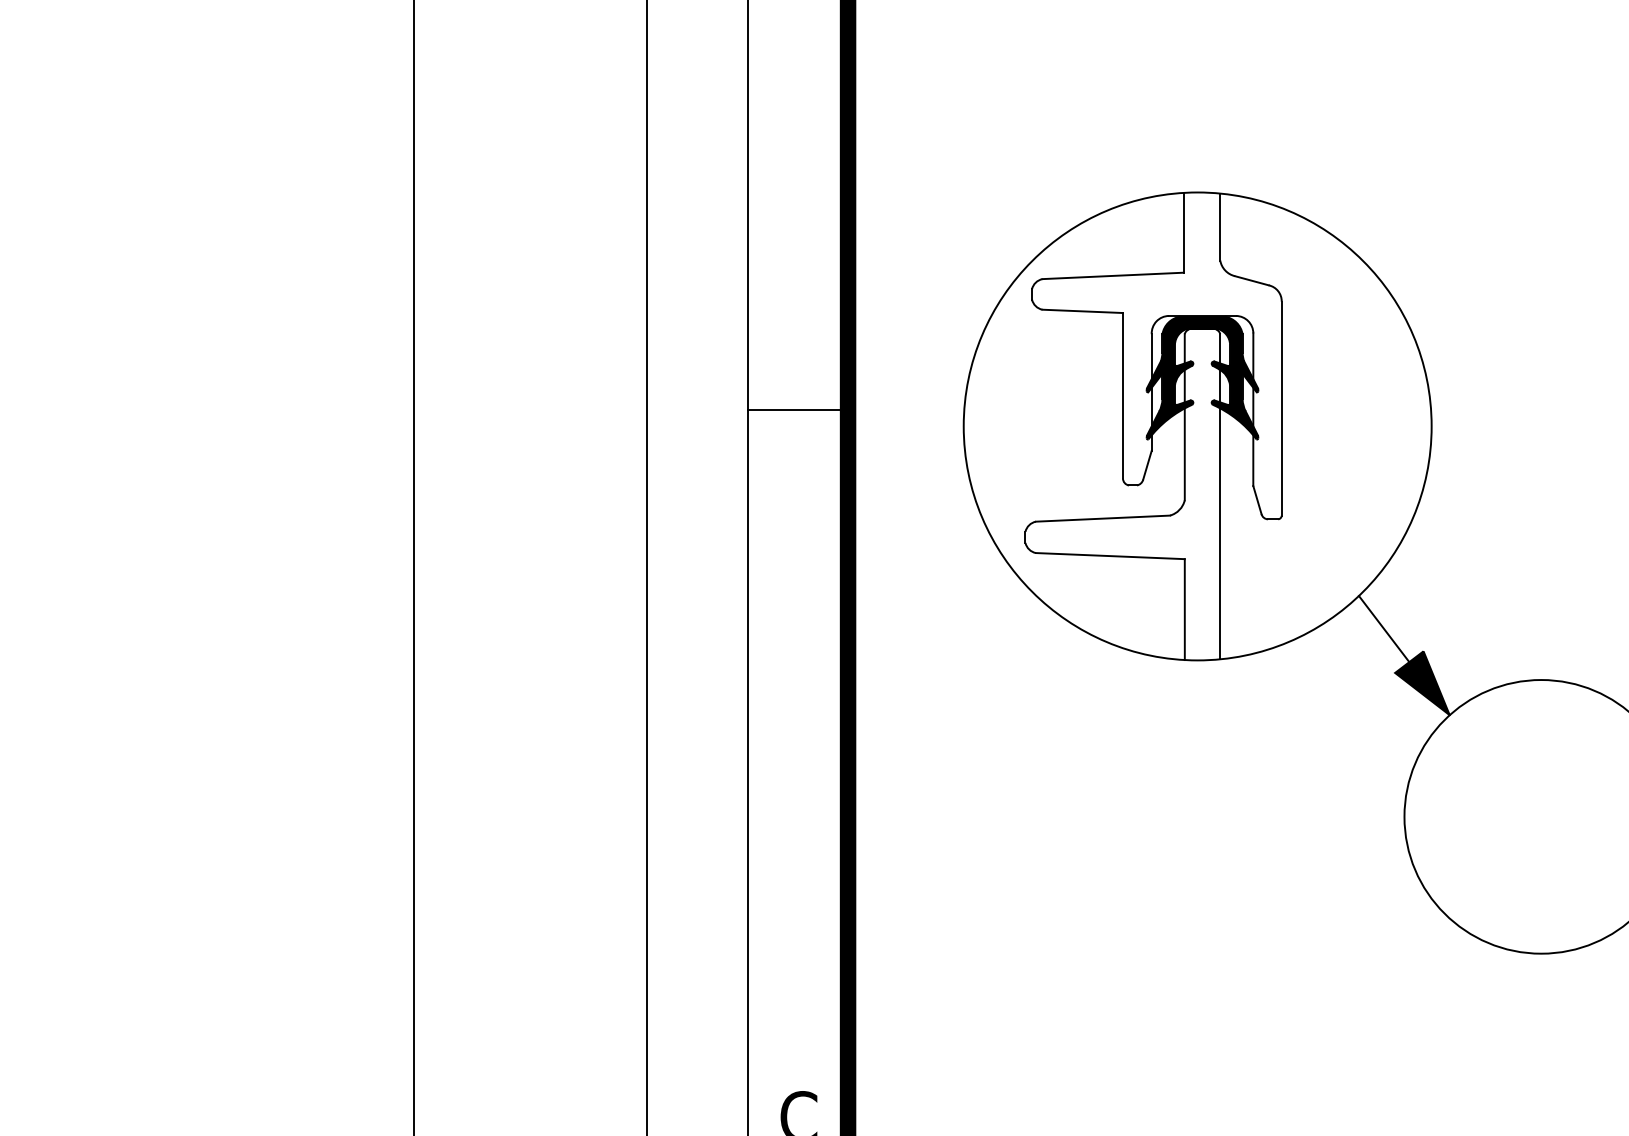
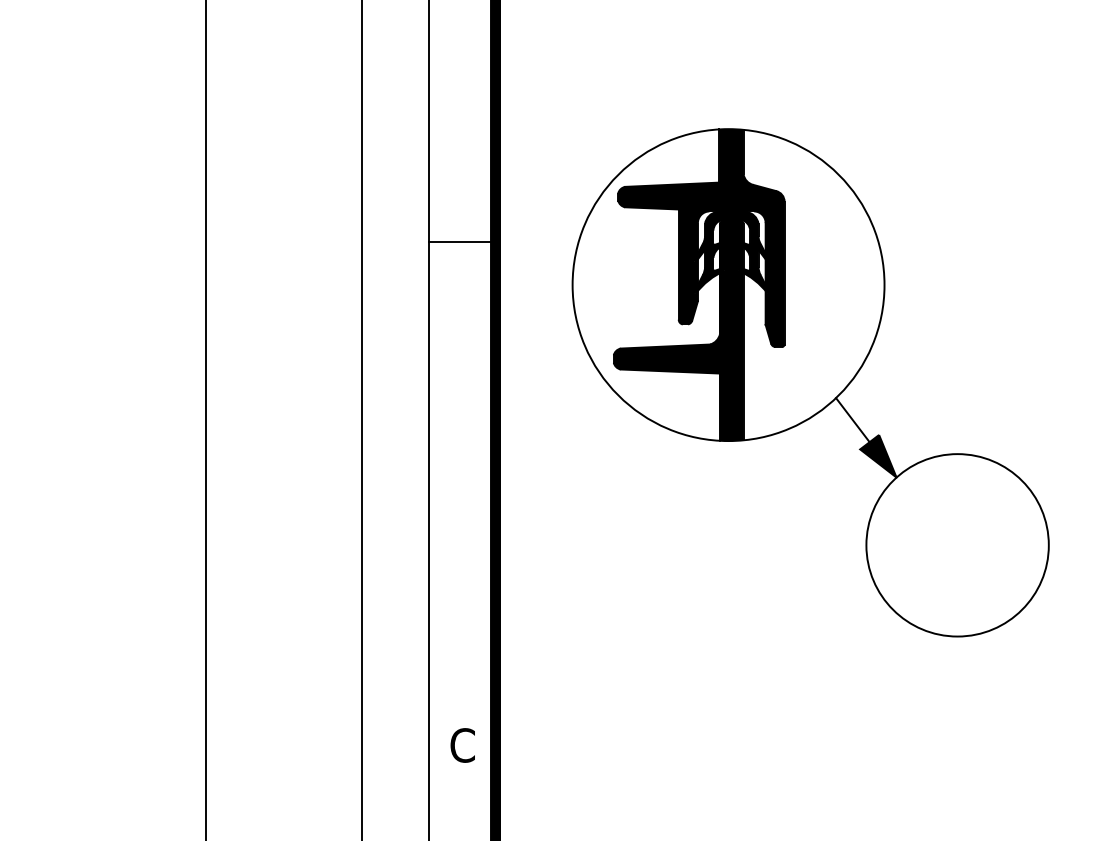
fill: (1157, 355) -> (701, 237), added
line: (797, 410) -> (461, 242), moved
fill: (1122, 494) -> (678, 330), added

